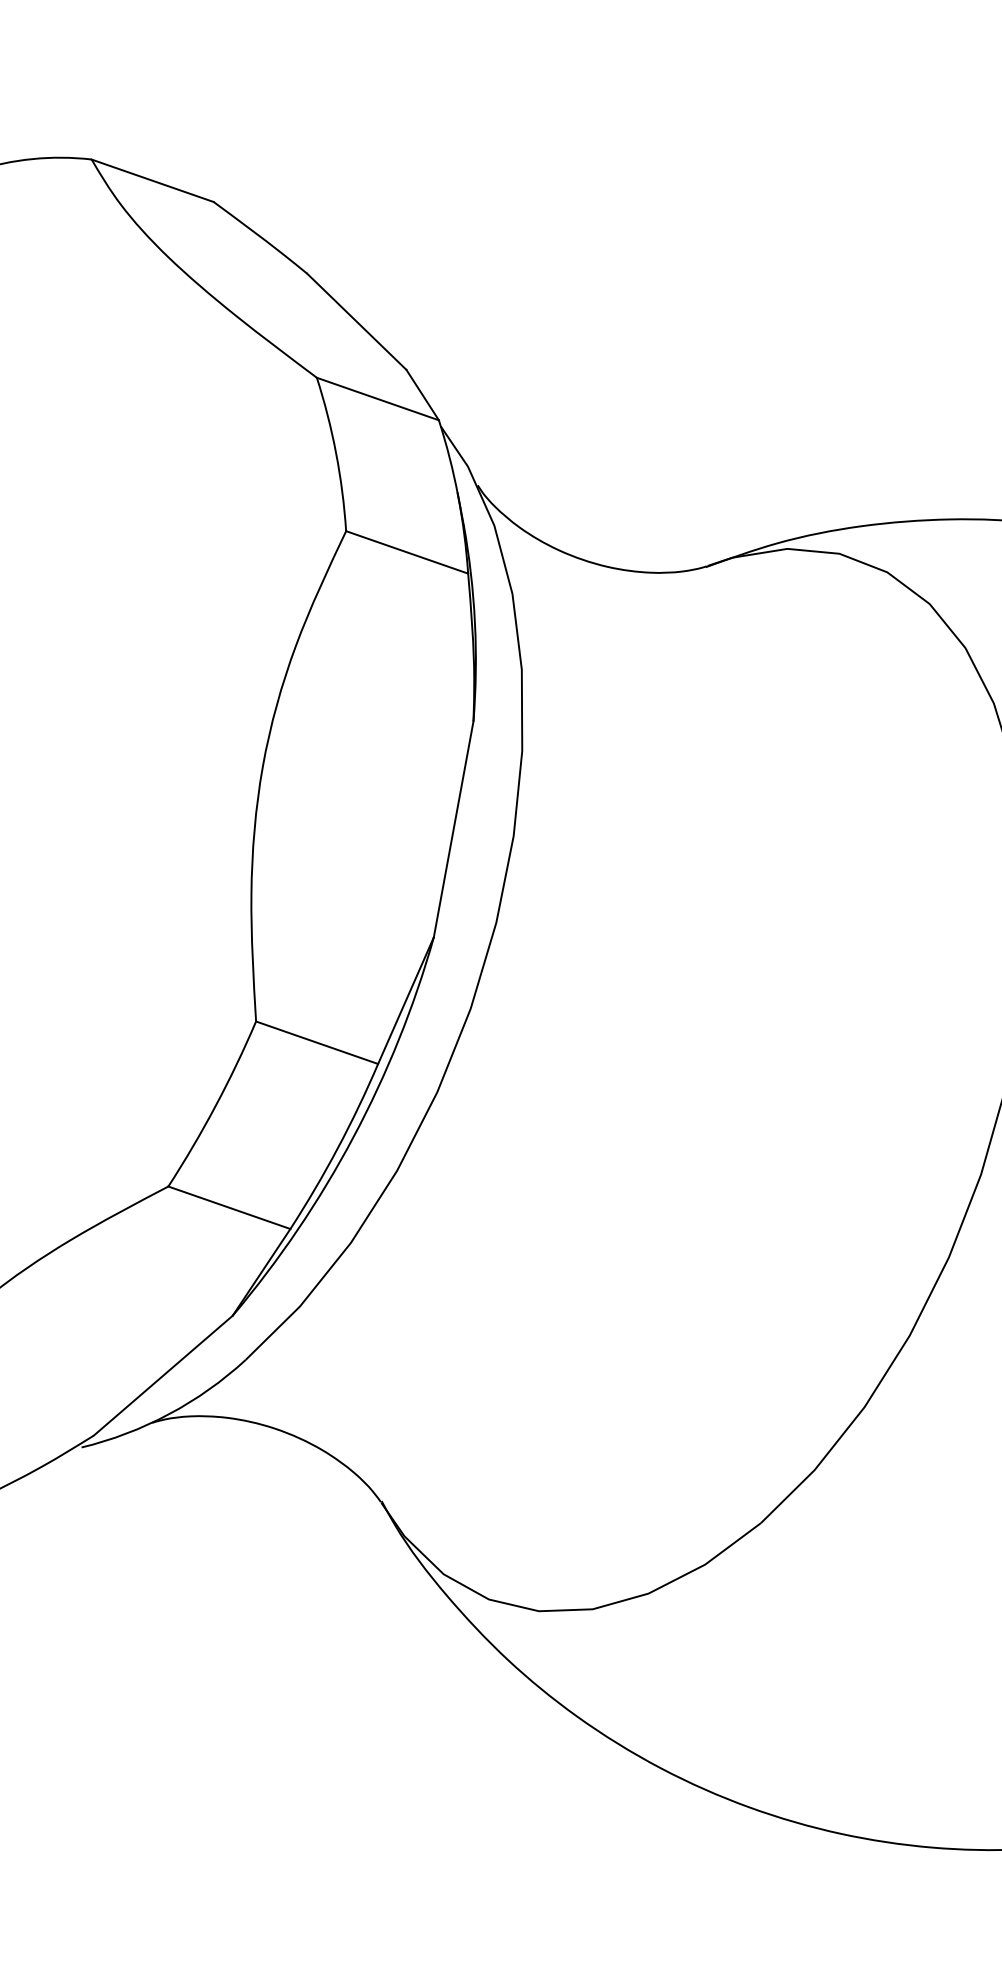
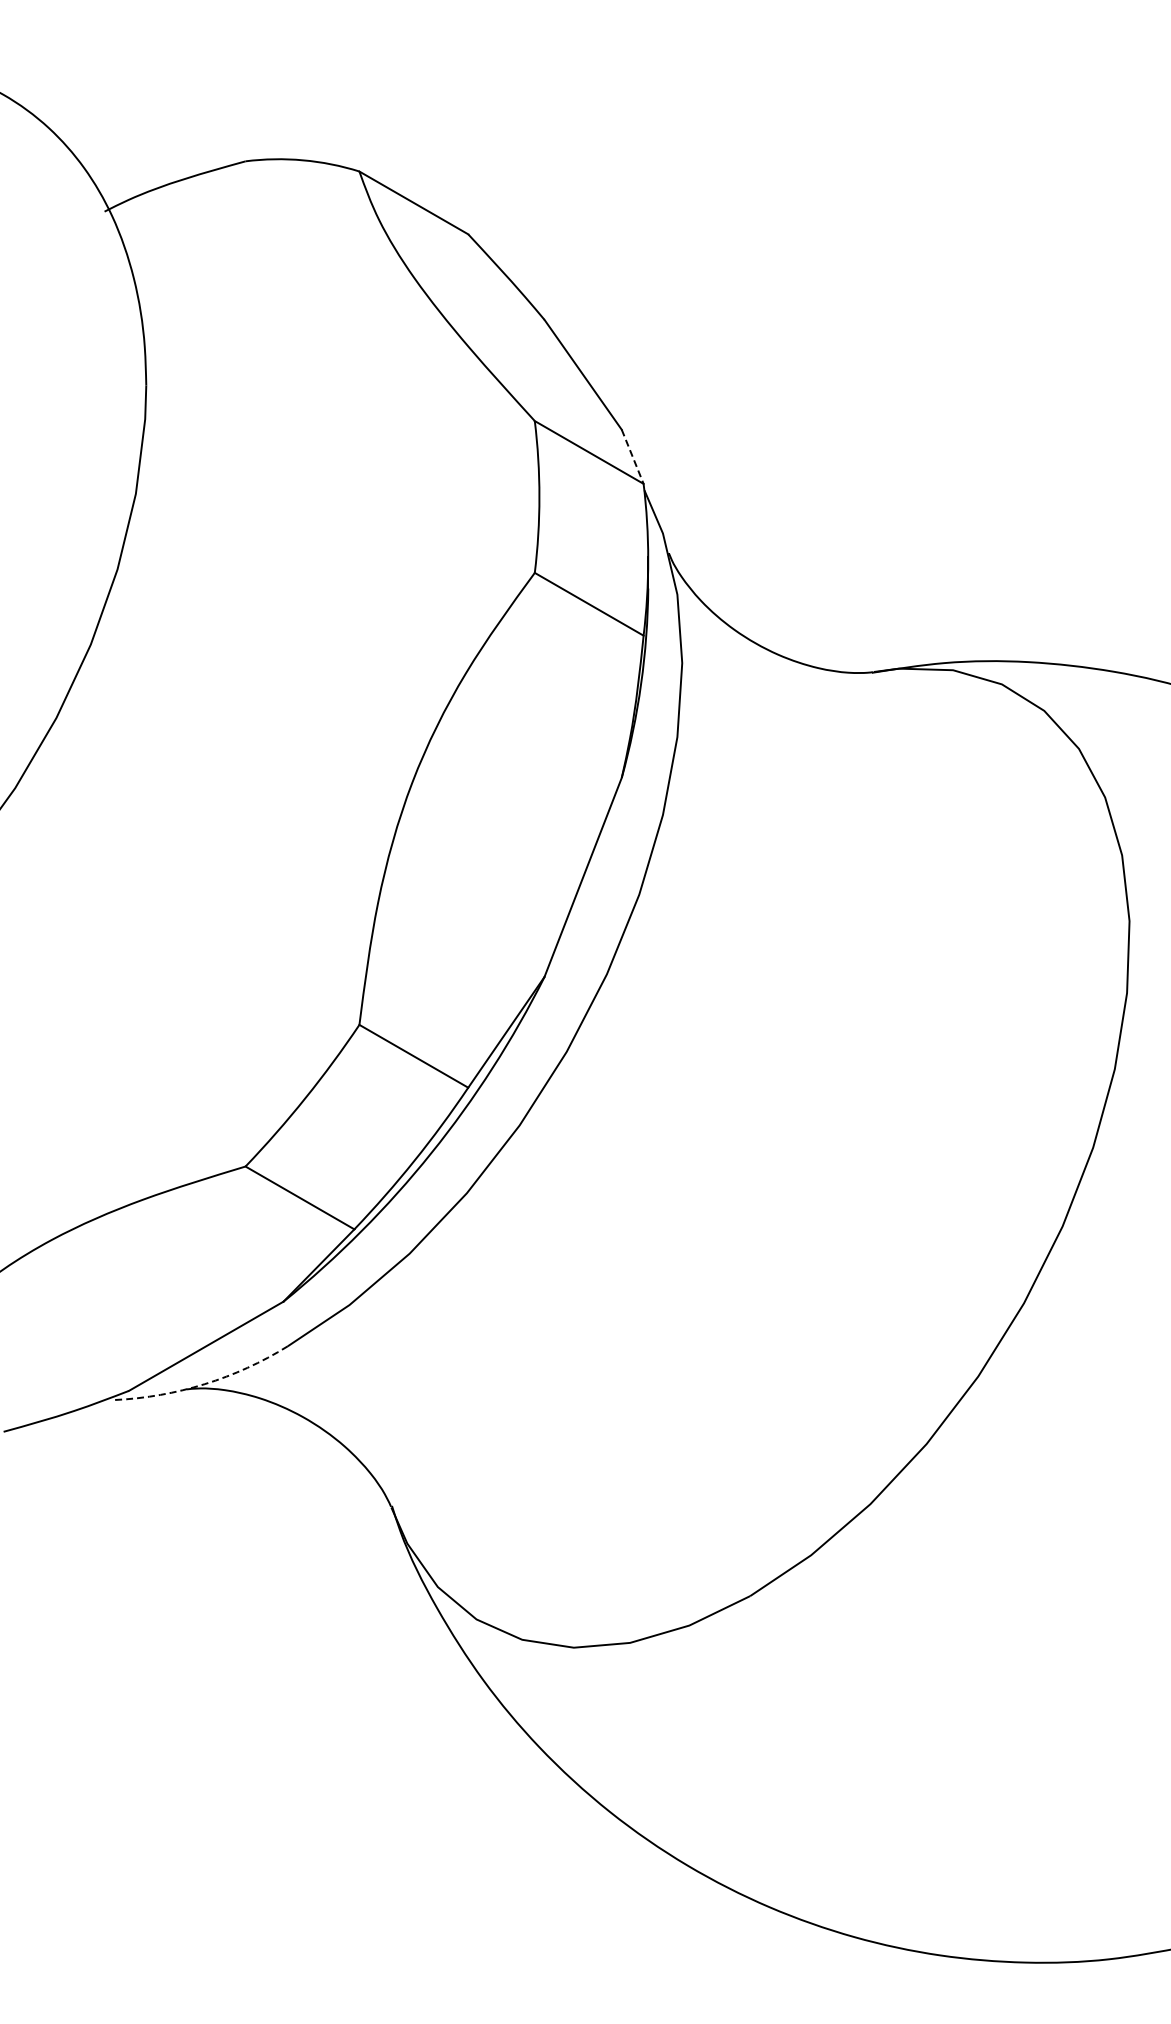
line: (422, 395) -> (632, 457), solid -> dashed
arc: (168, 1414) -> (204, 1384), solid -> dashed

